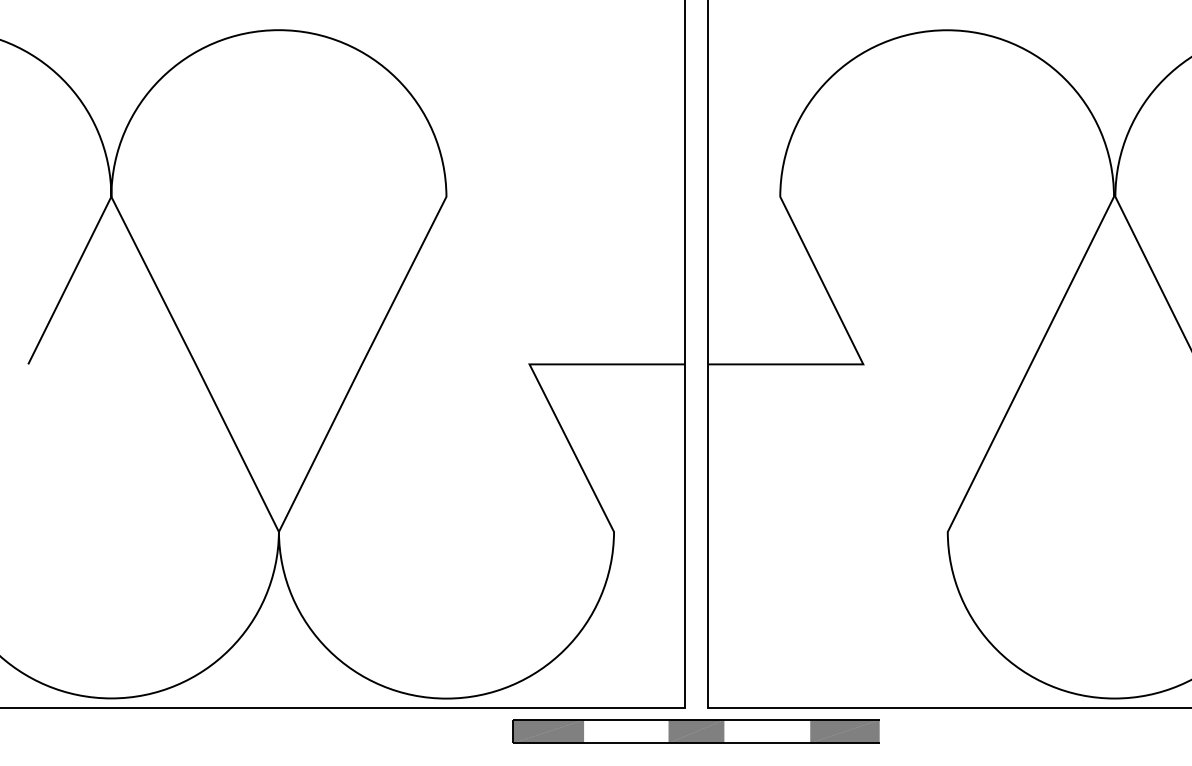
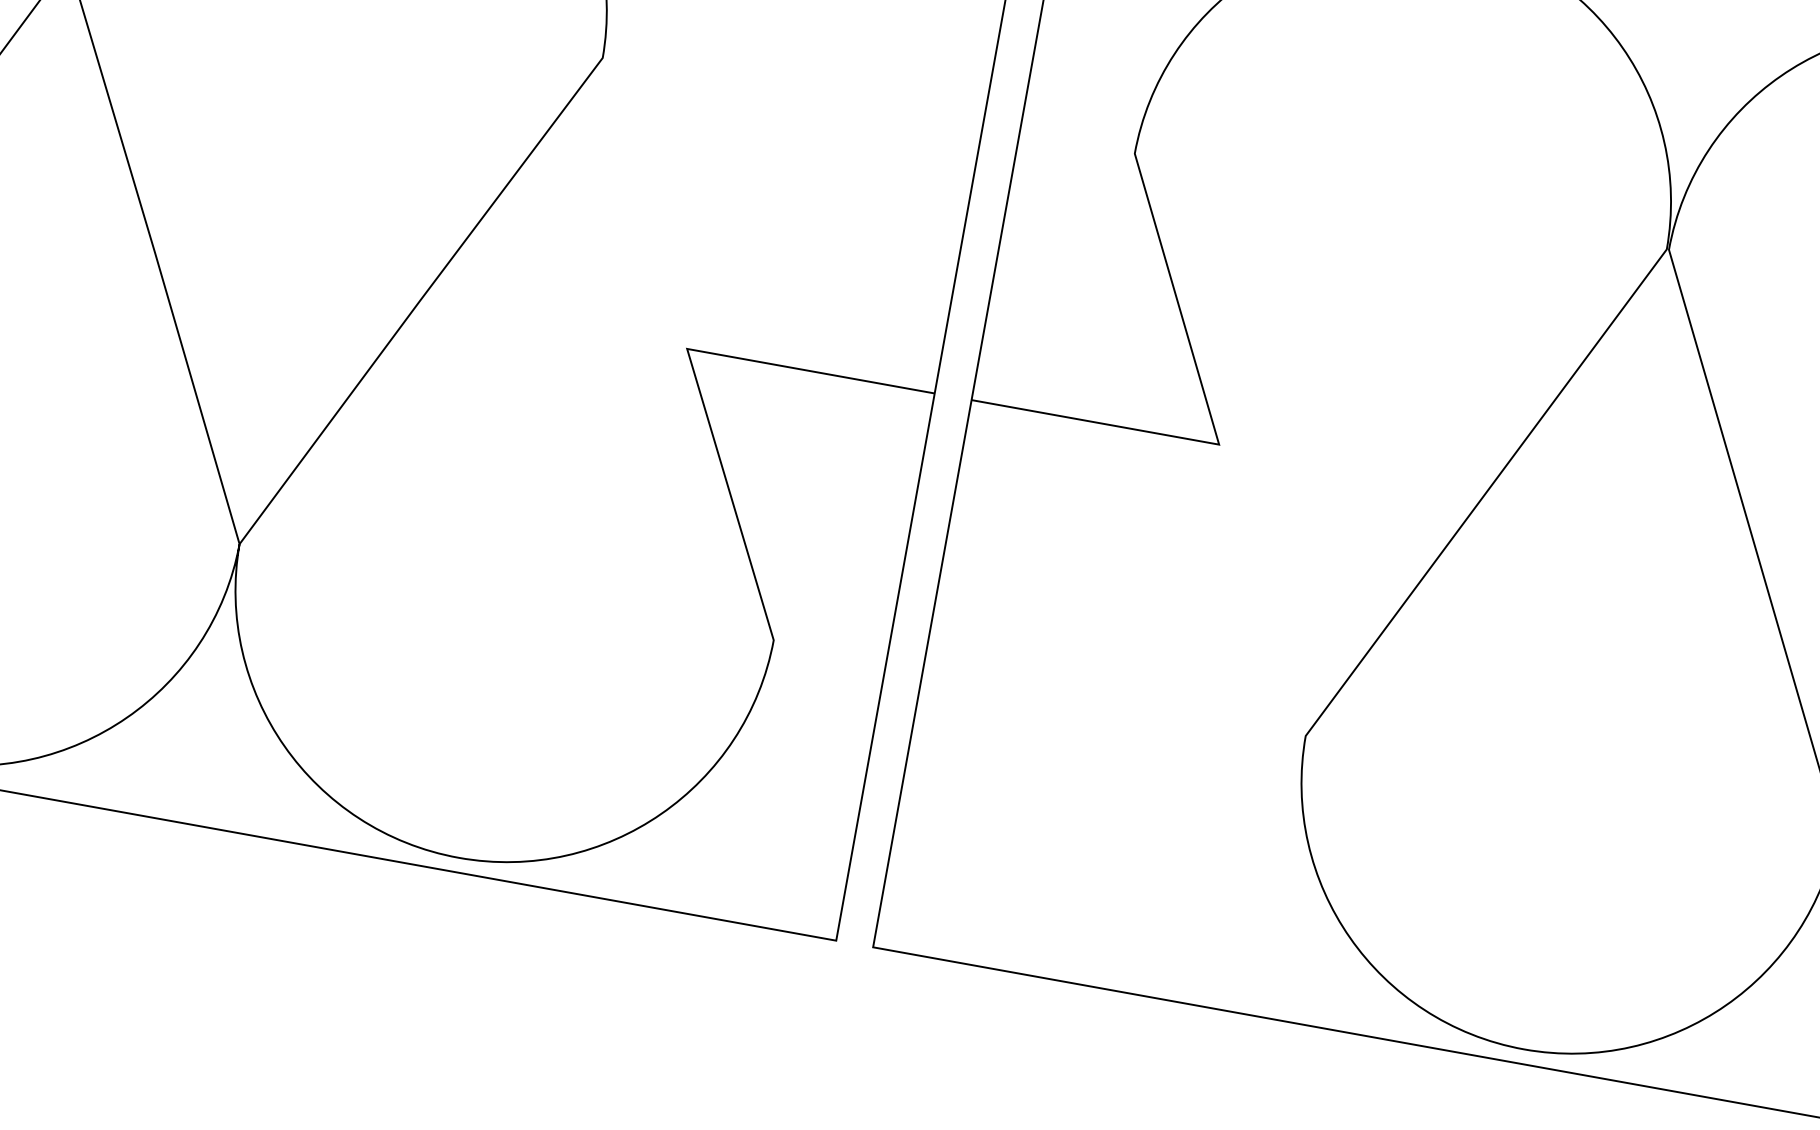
part: (695, 731) -> (846, 981), removed

